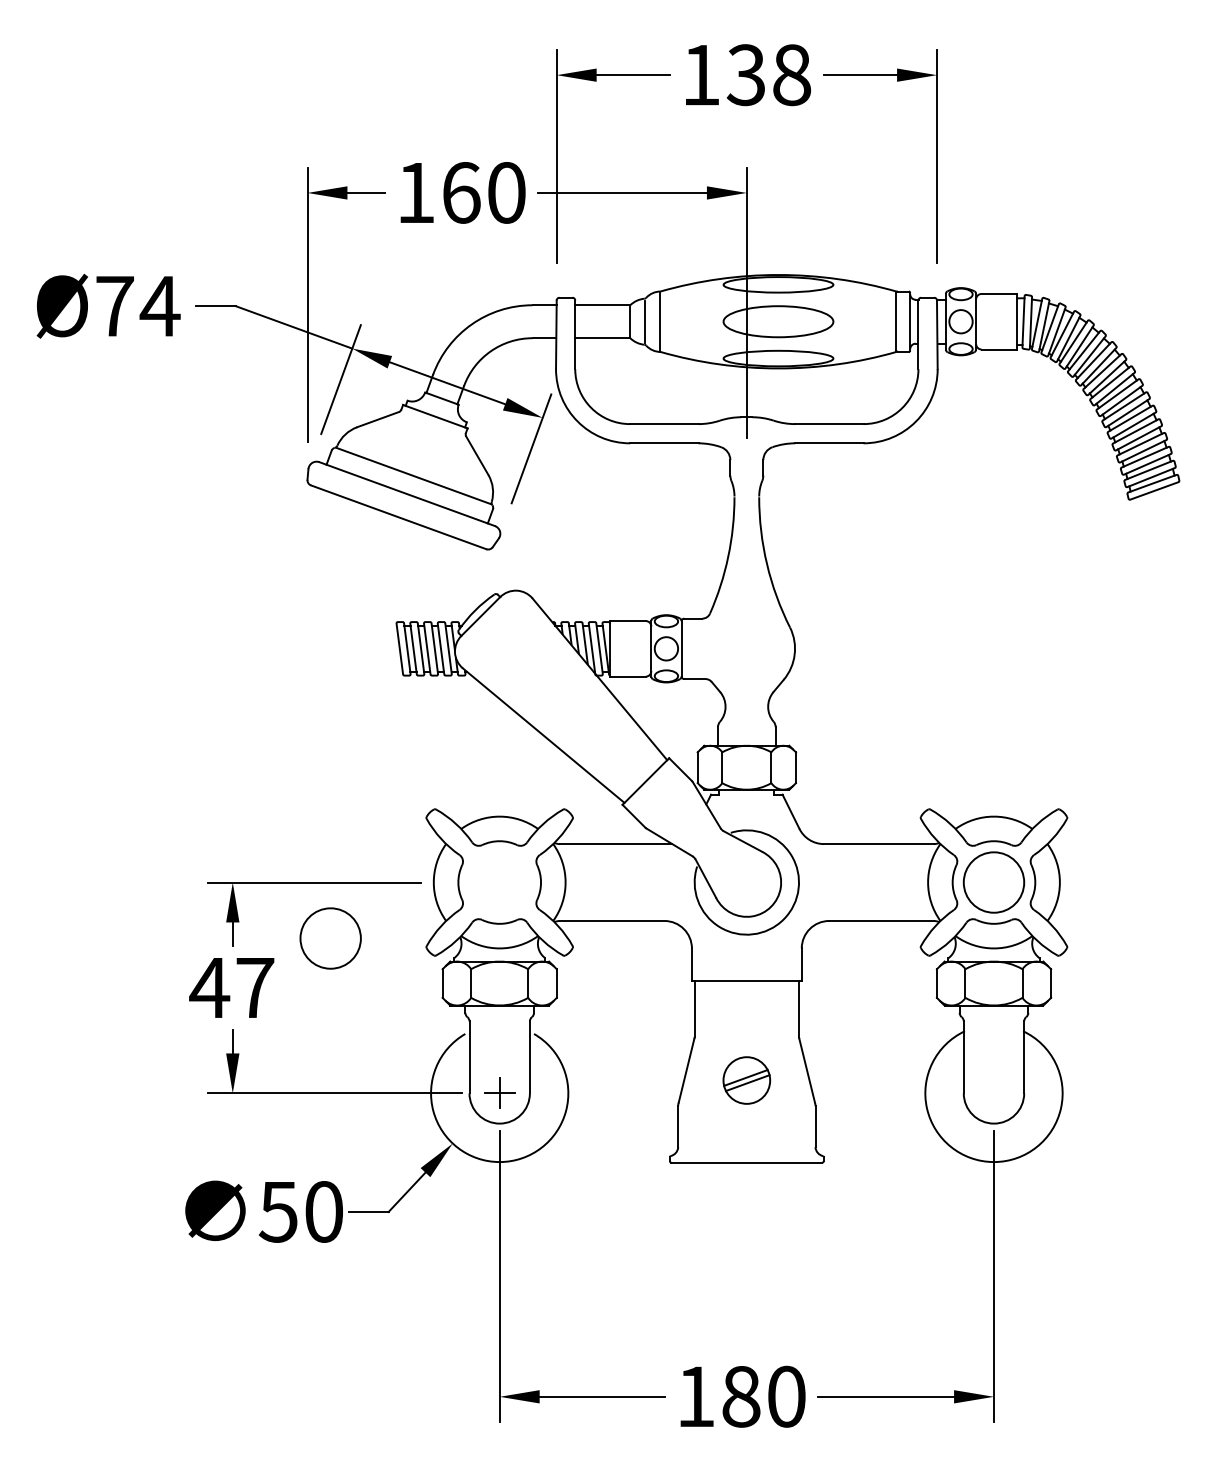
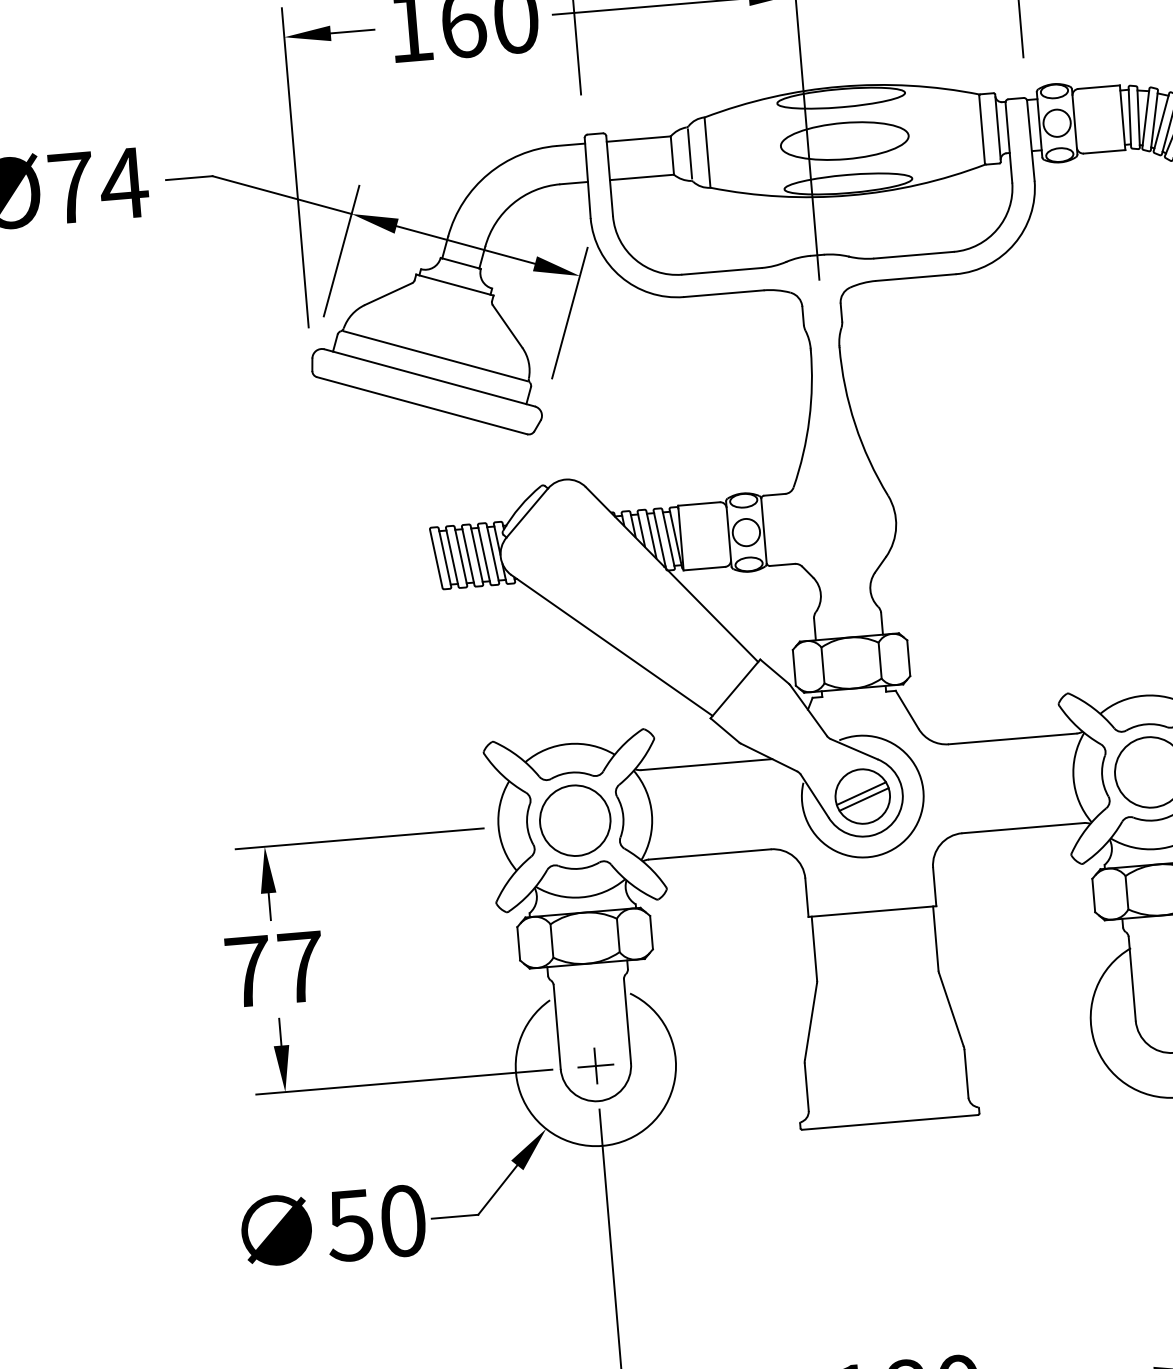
circle: (330, 938) -> (575, 820), moved
text: (209, 987) -> (247, 971), 47 -> 77
part: (746, 1080) -> (862, 796), moved

